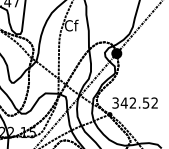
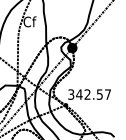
text: (154, 102) -> (107, 94), 342.52 -> 342.57

